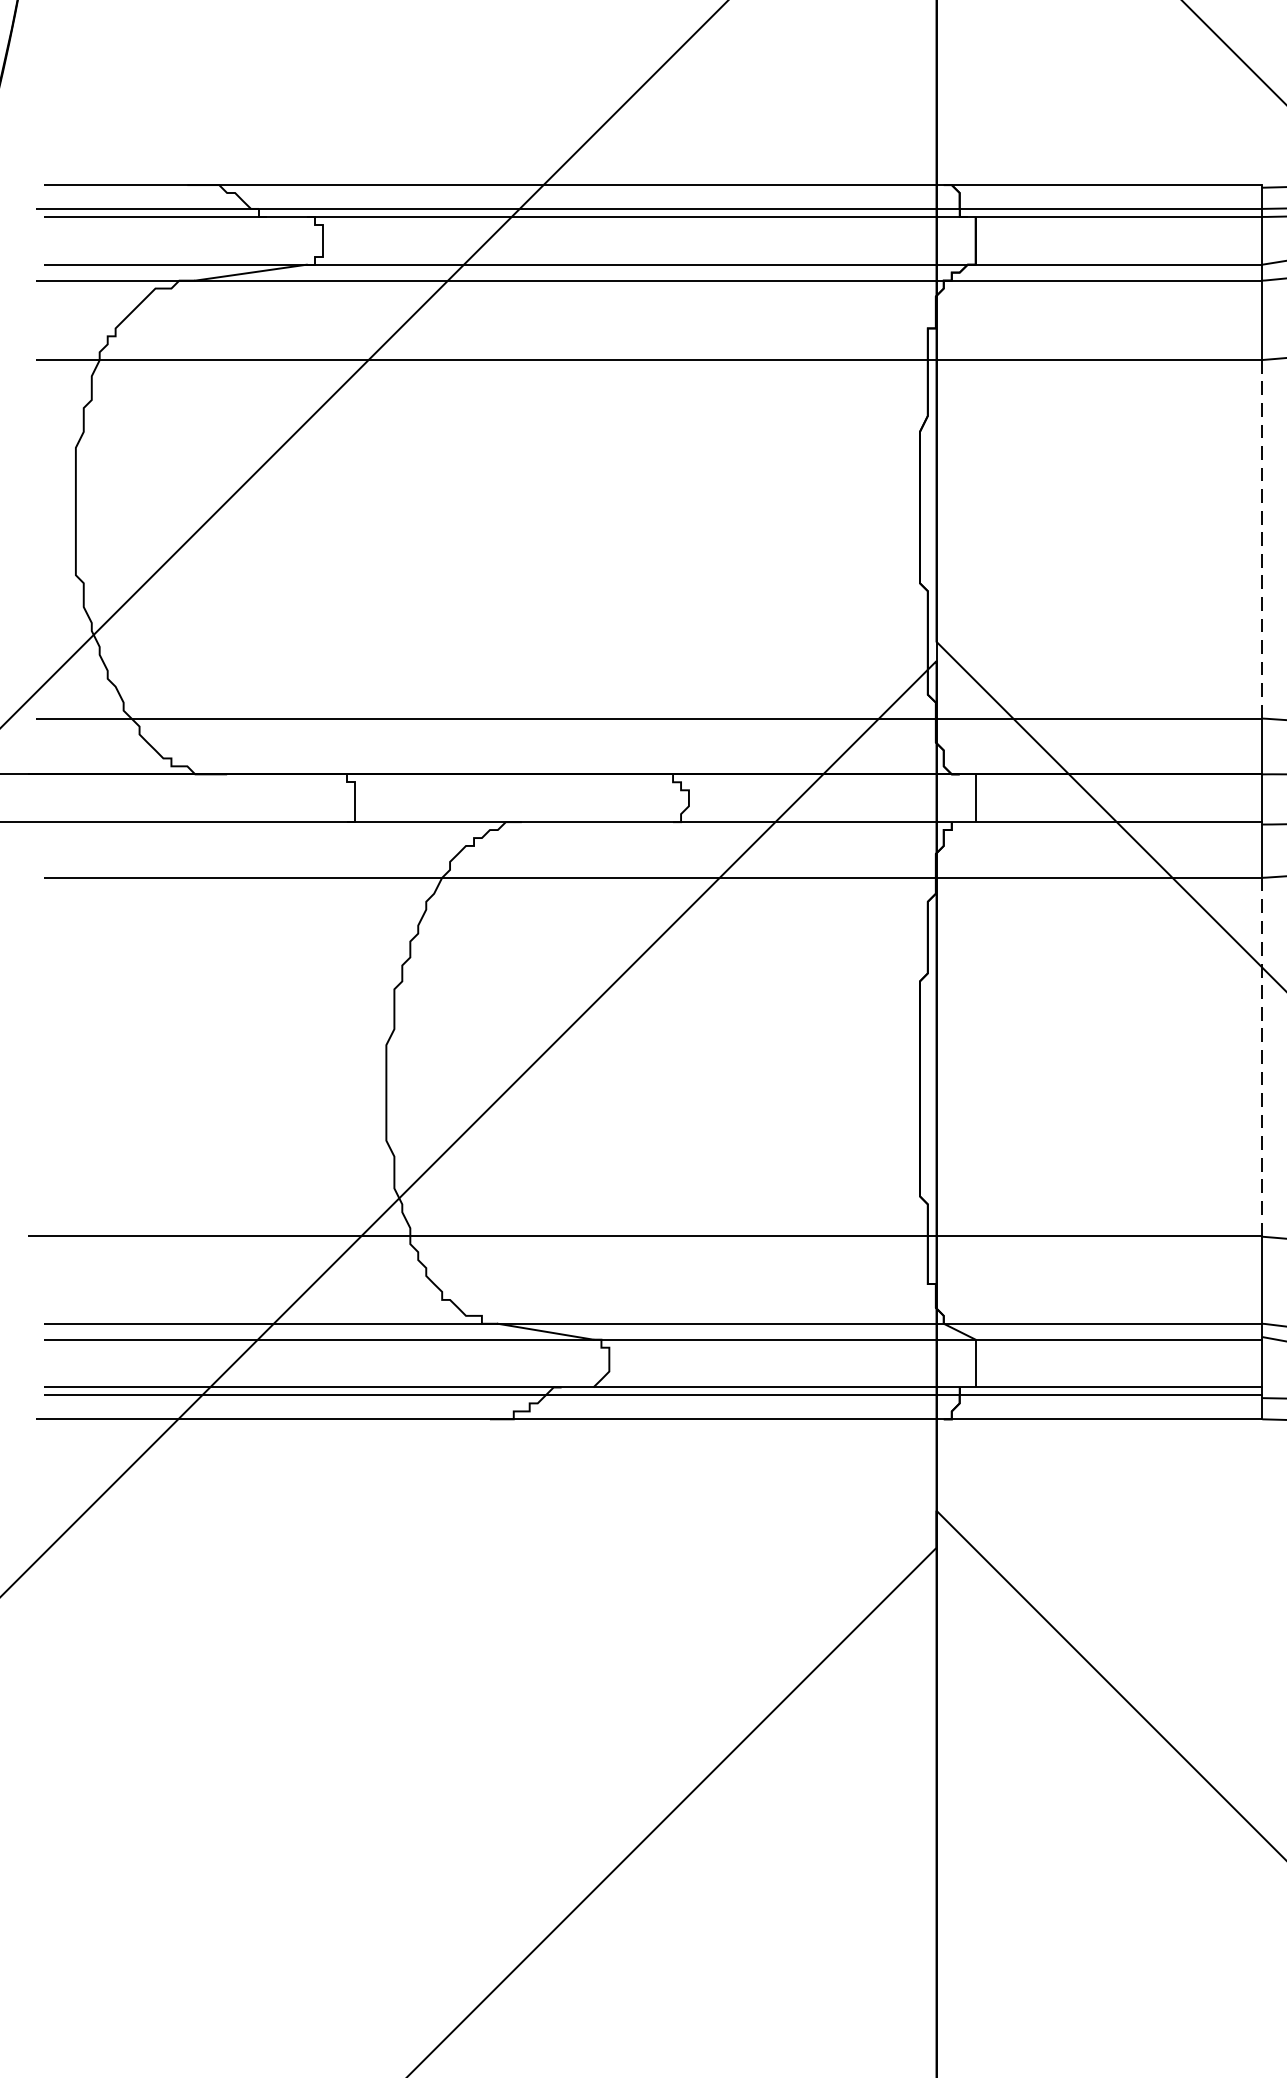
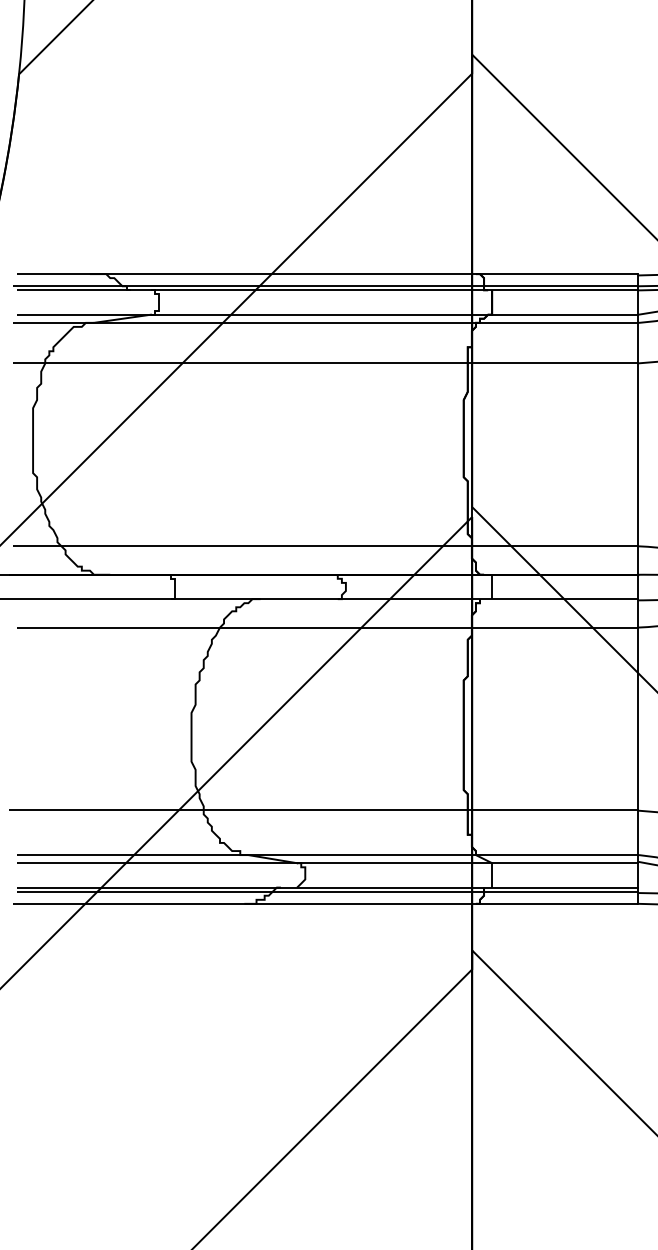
line: (1262, 538) -> (638, 454), dashed -> solid
line: (1262, 1056) -> (638, 718), dashed -> solid

